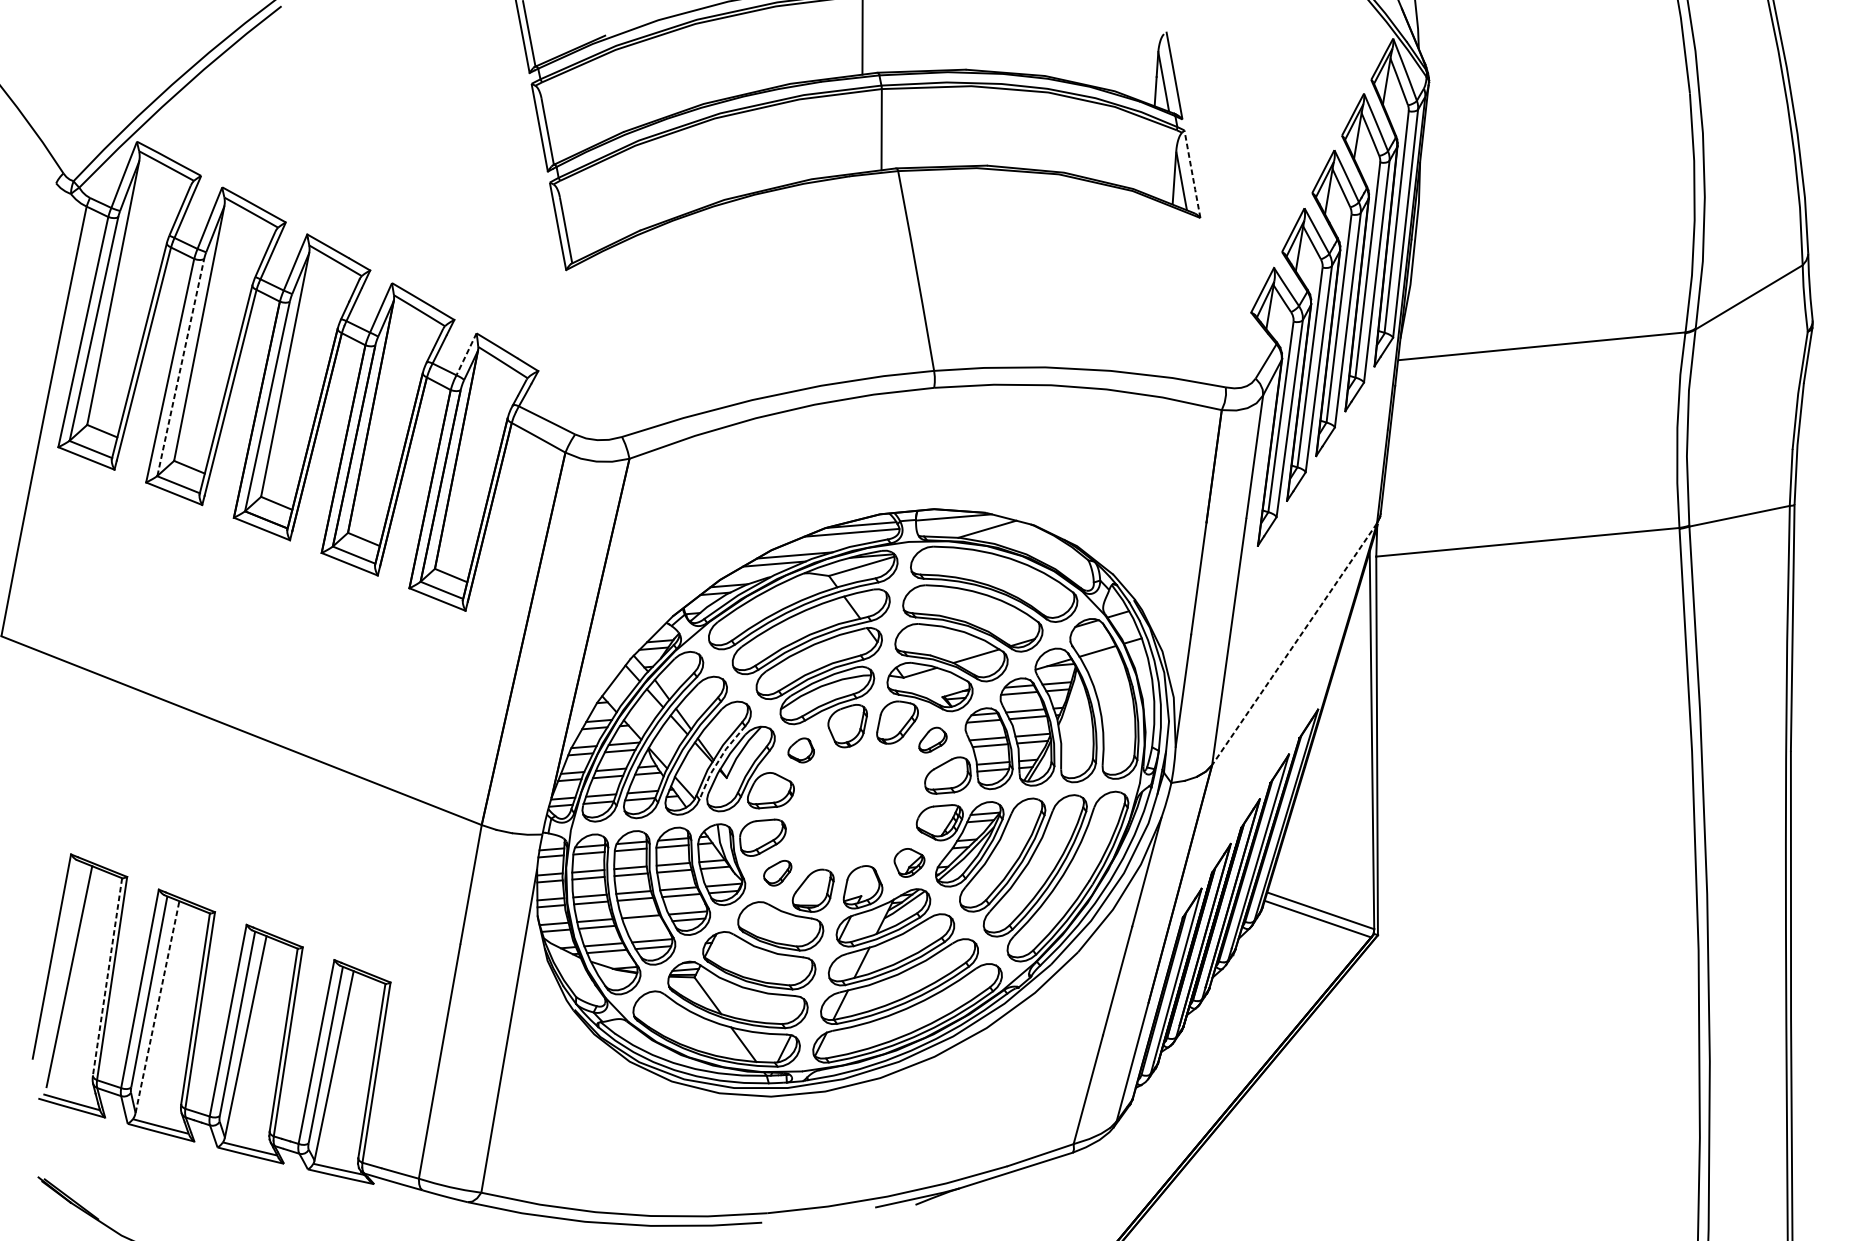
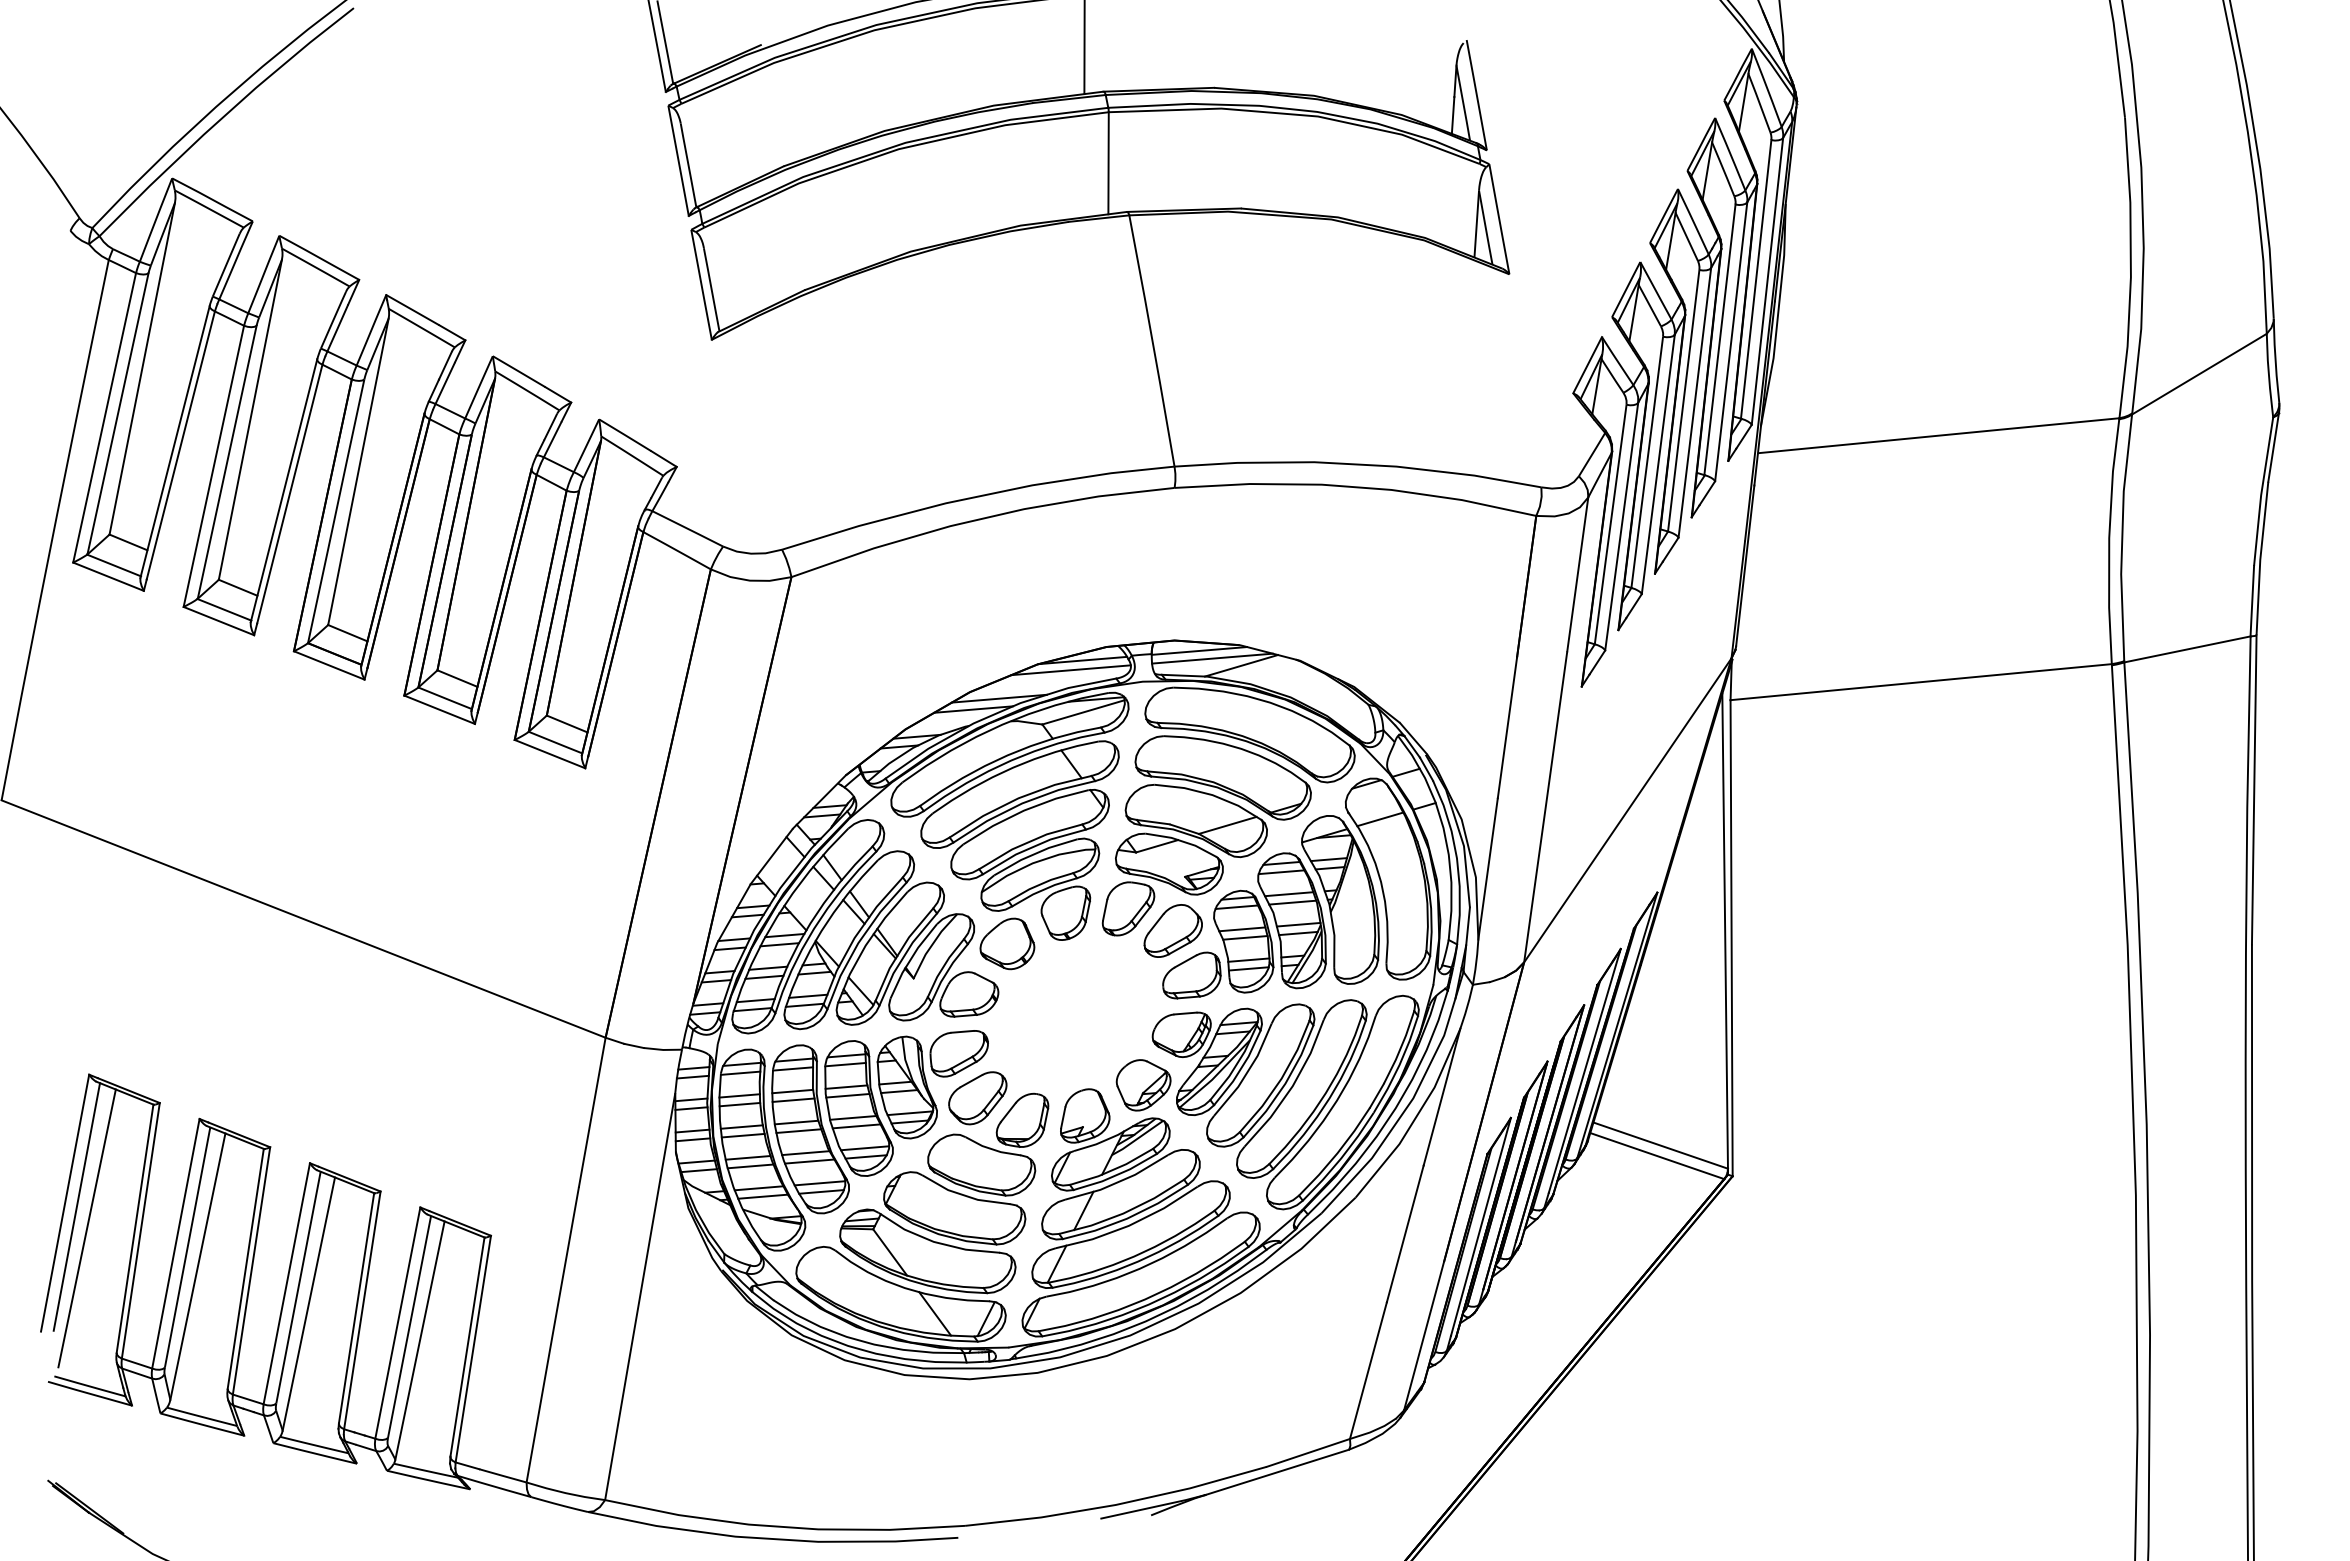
line: (1192, 174) -> (1499, 219), dashed -> solid
line: (466, 354) -> (586, 445), dashed -> solid
line: (181, 367) -> (227, 462), dashed -> solid
line: (964, 523) -> (1212, 658), added
line: (1294, 644) -> (1627, 810), dashed -> solid
part: (932, 739) -> (1172, 930), size x1.67
part: (801, 750) -> (1007, 943), size x1.67
line: (718, 761) -> (903, 957), dashed -> solid
part: (909, 863) -> (1143, 1085), size x1.43
part: (777, 873) -> (977, 1098), size x1.67
line: (643, 923) -> (809, 1161), added
line: (60, 959) -> (76, 1206), added
line: (107, 977) -> (135, 1229), dashed -> solid
line: (157, 1006) -> (198, 1266), dashed -> solid

